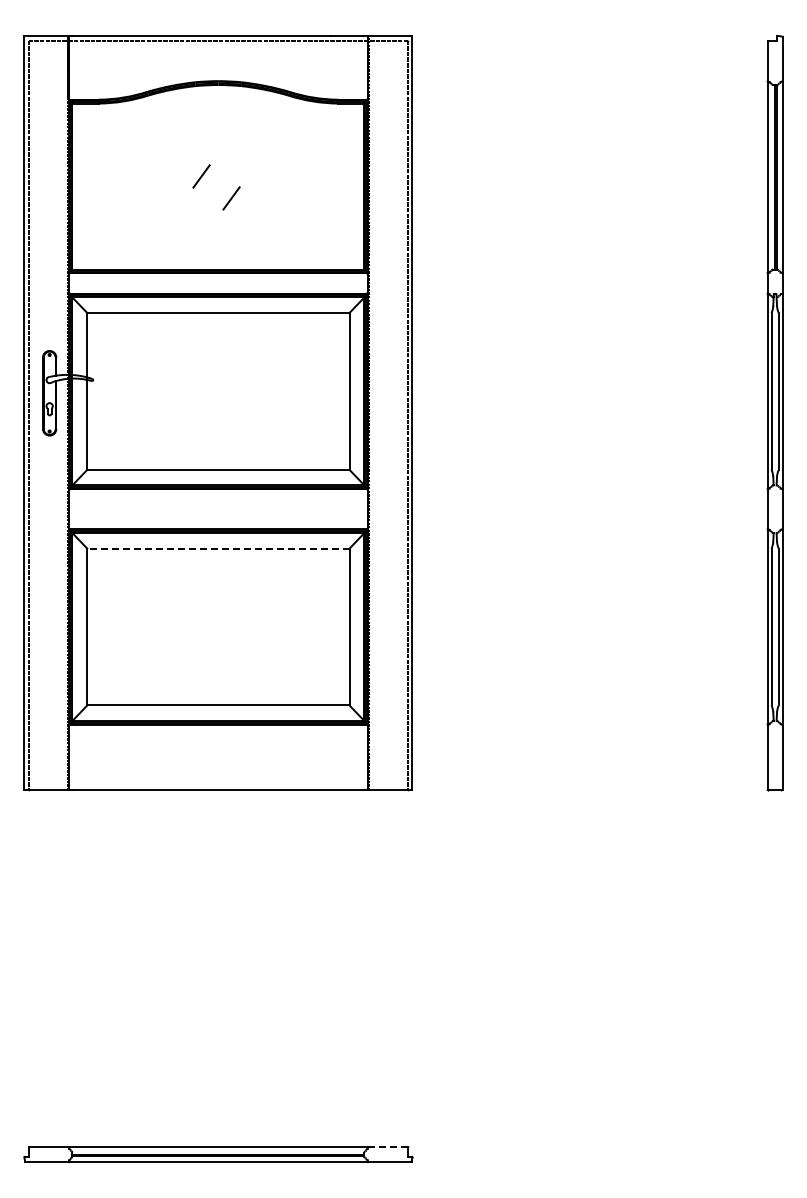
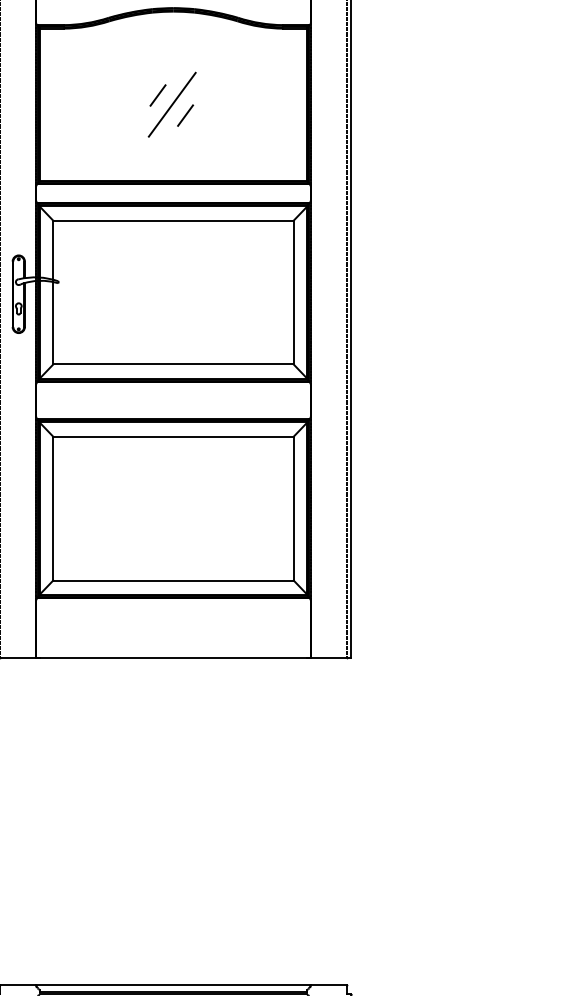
line: (216, 186) -> (171, 104), added
line: (217, 548) -> (172, 436), dashed -> solid
line: (387, 1147) -> (328, 985), dashed -> solid

